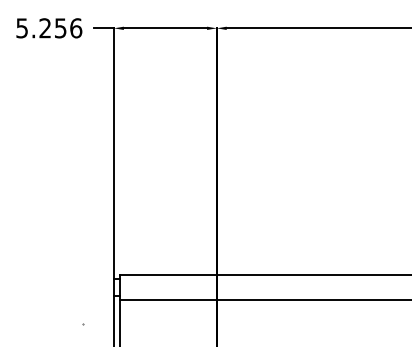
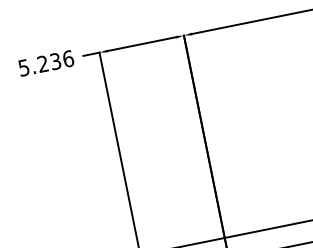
text: (60, 27) -> (55, 60), 5.256 -> 5.236

